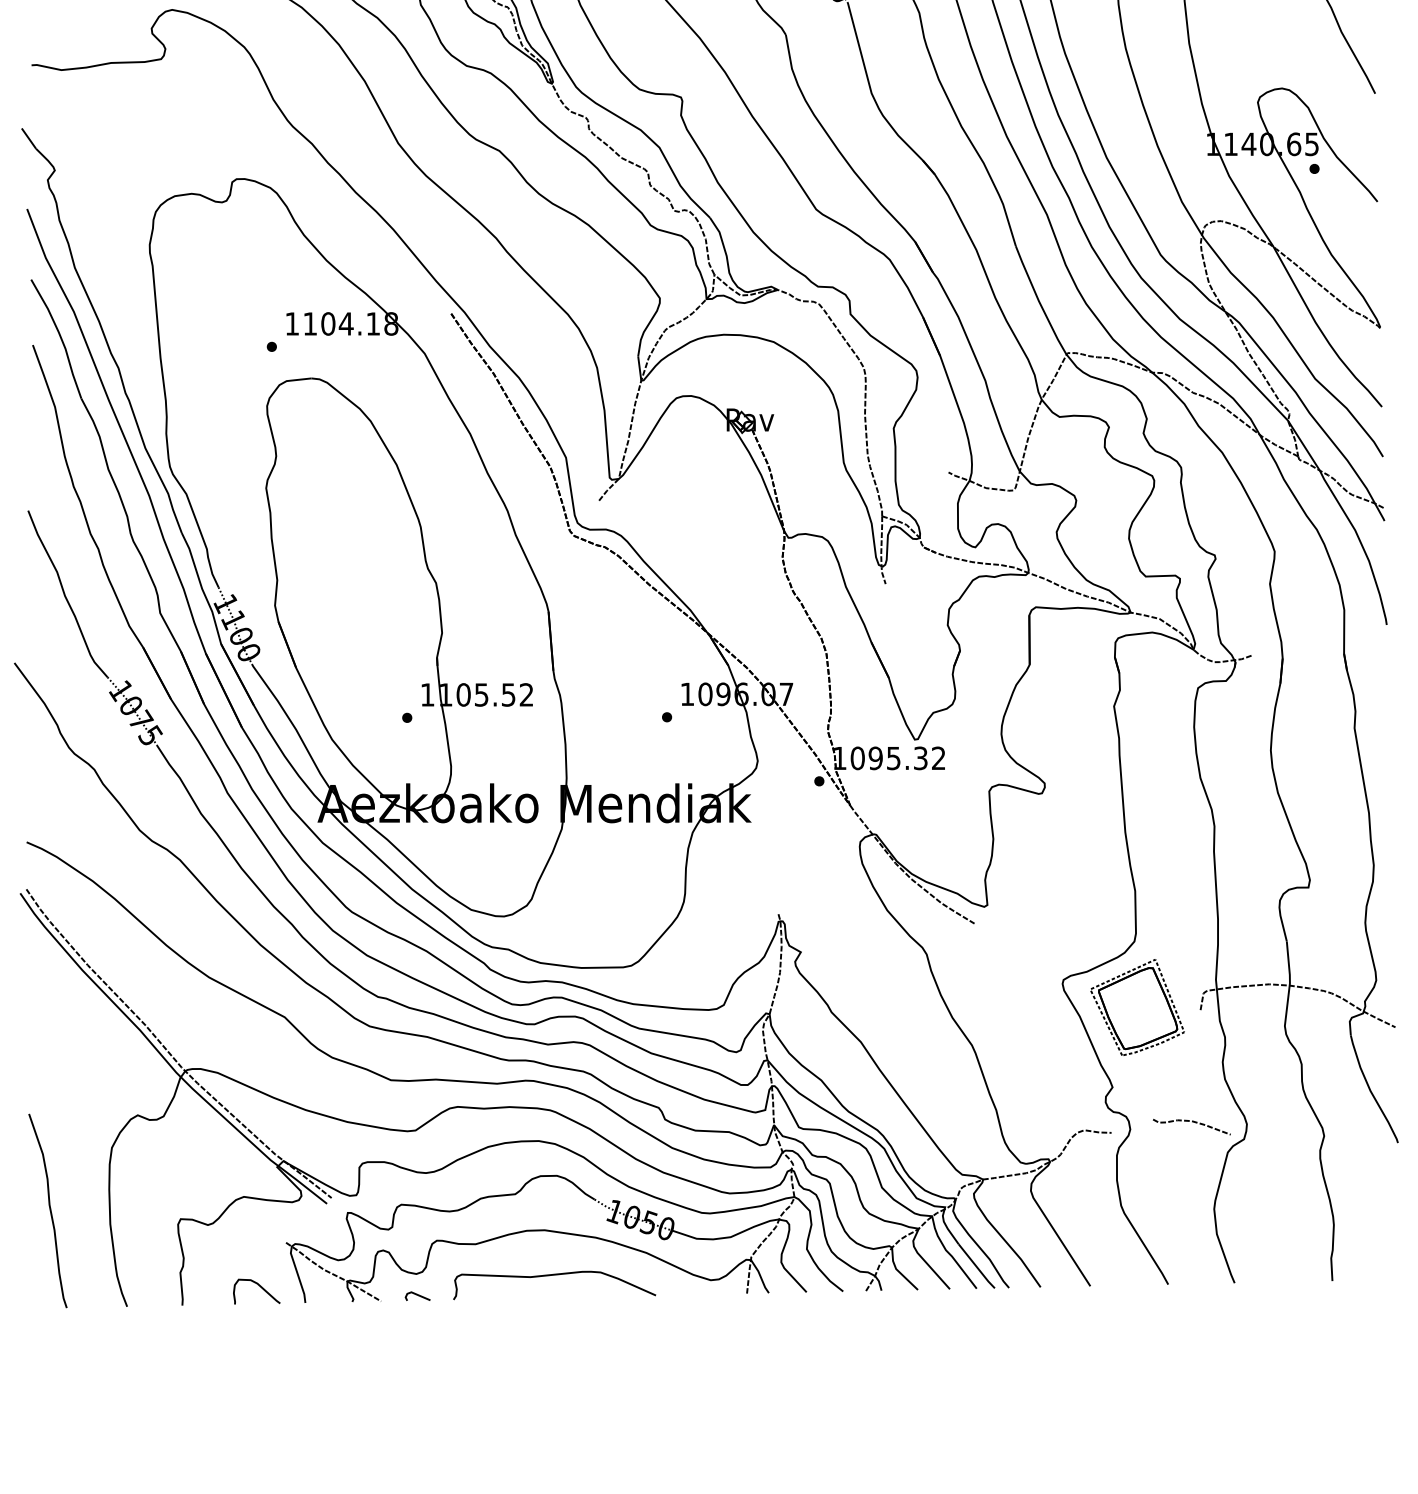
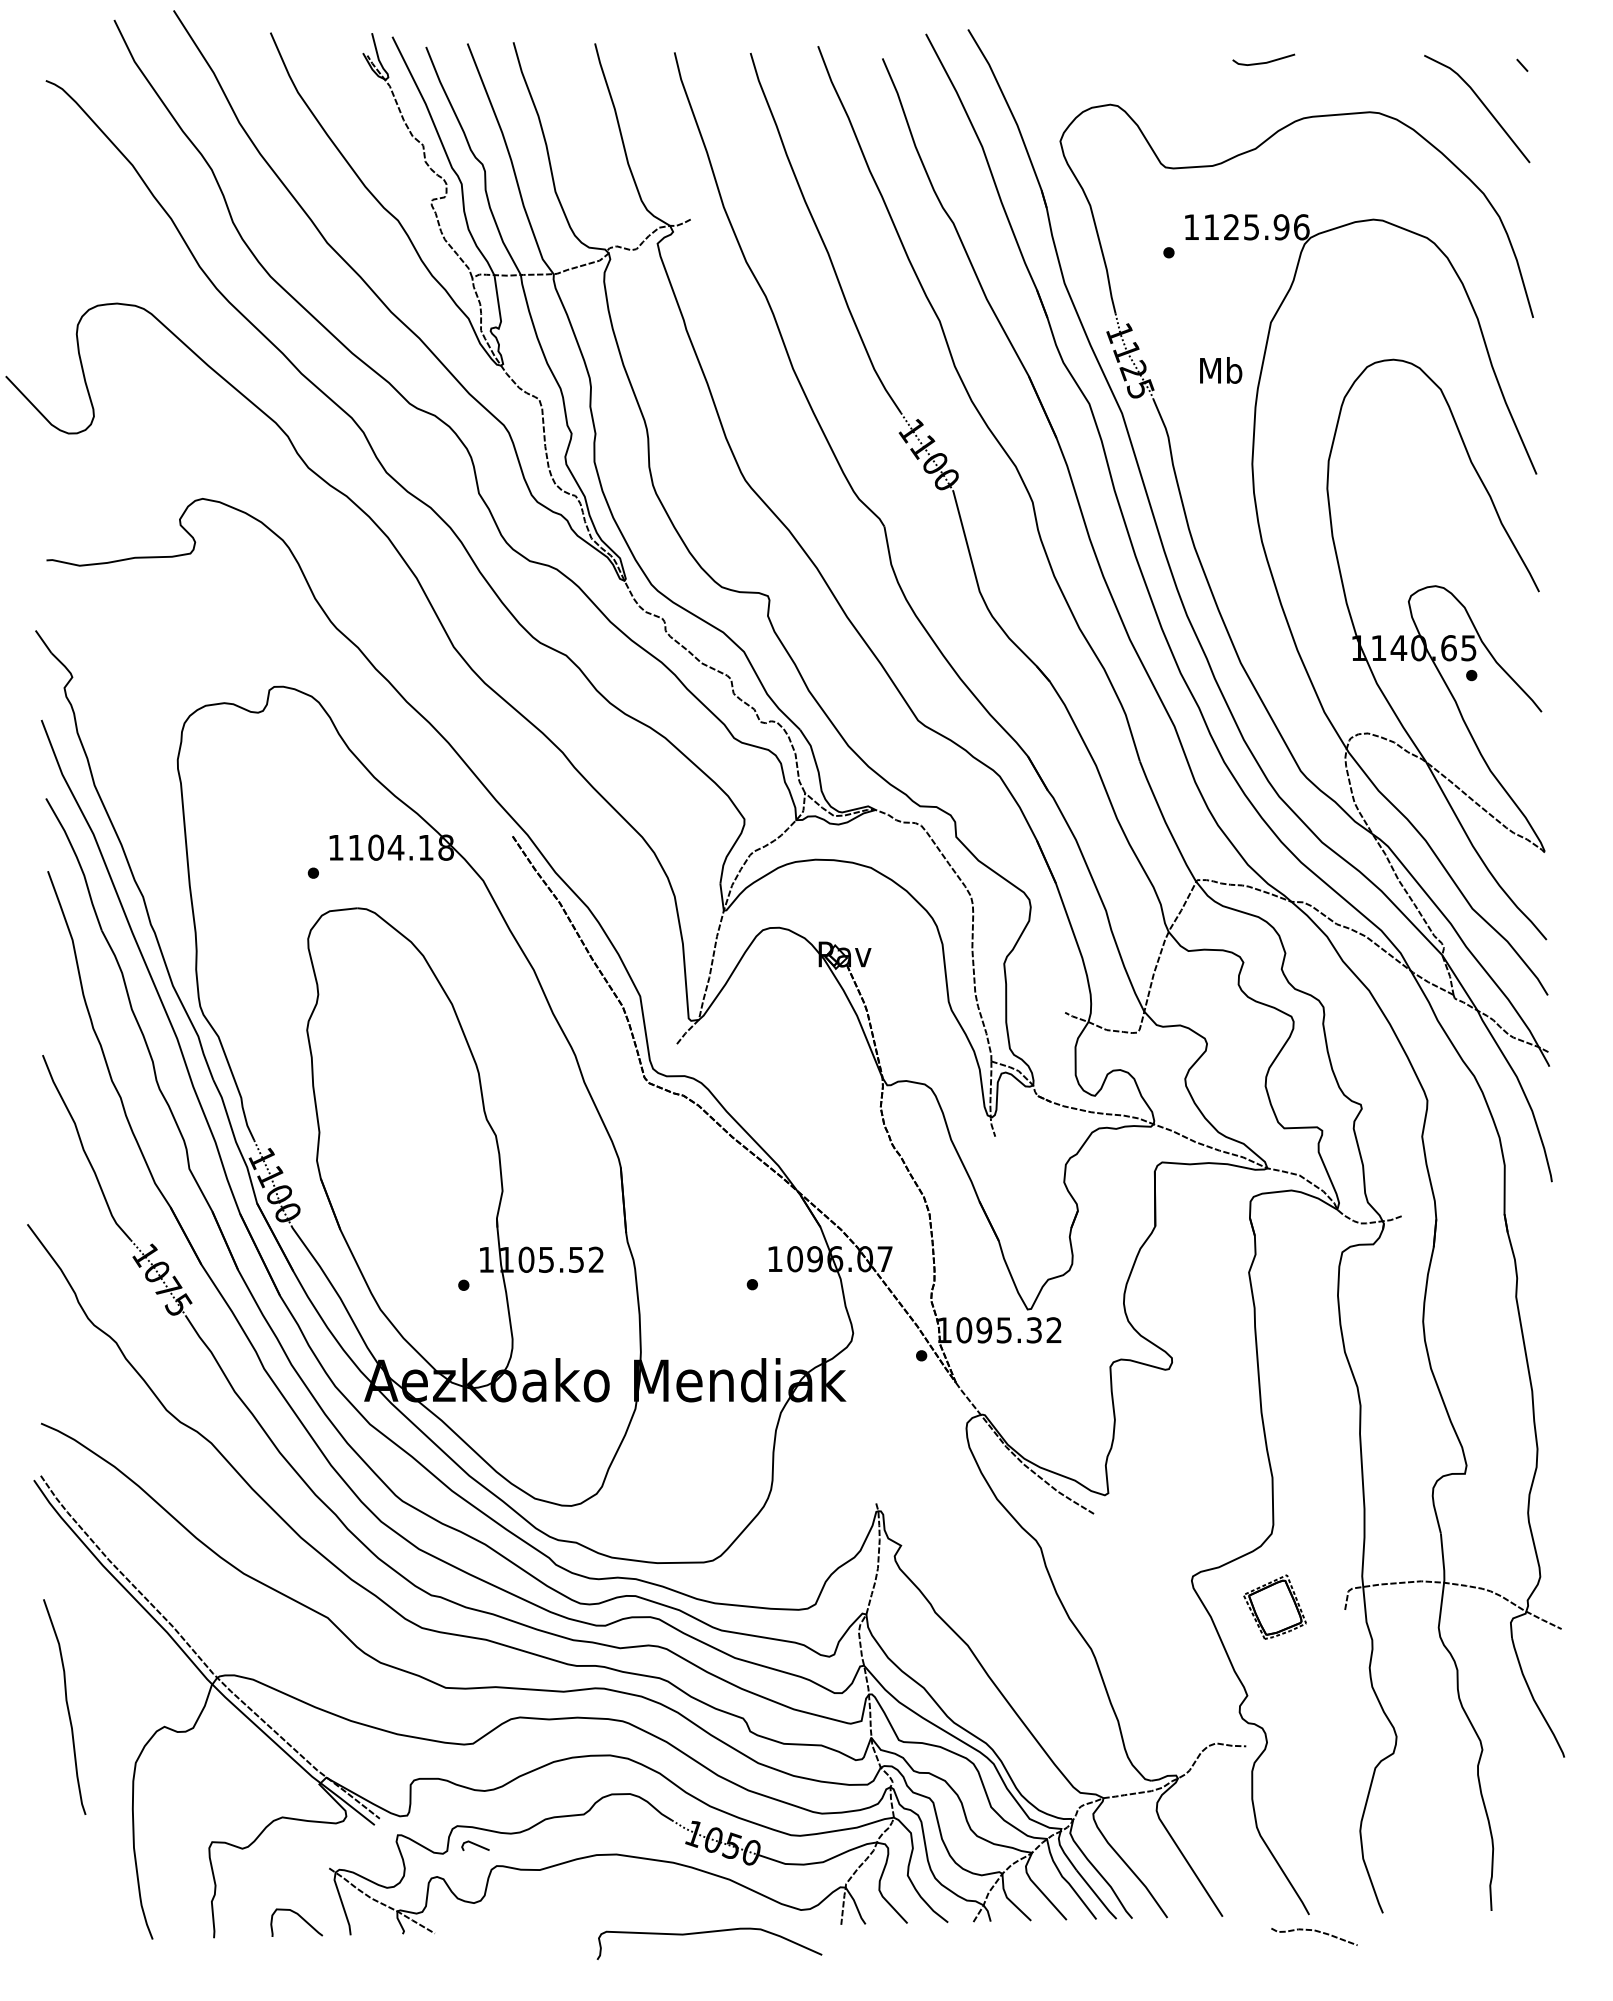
part: (1137, 1007) -> (1274, 1606), size x0.6
curve: (1191, 1122) -> (1314, 1931), moved
curve: (49, 1210) -> (66, 1706), moved
curve: (551, 1276) -> (706, 1933), moved
line: (417, 1295) -> (475, 1845), moved

